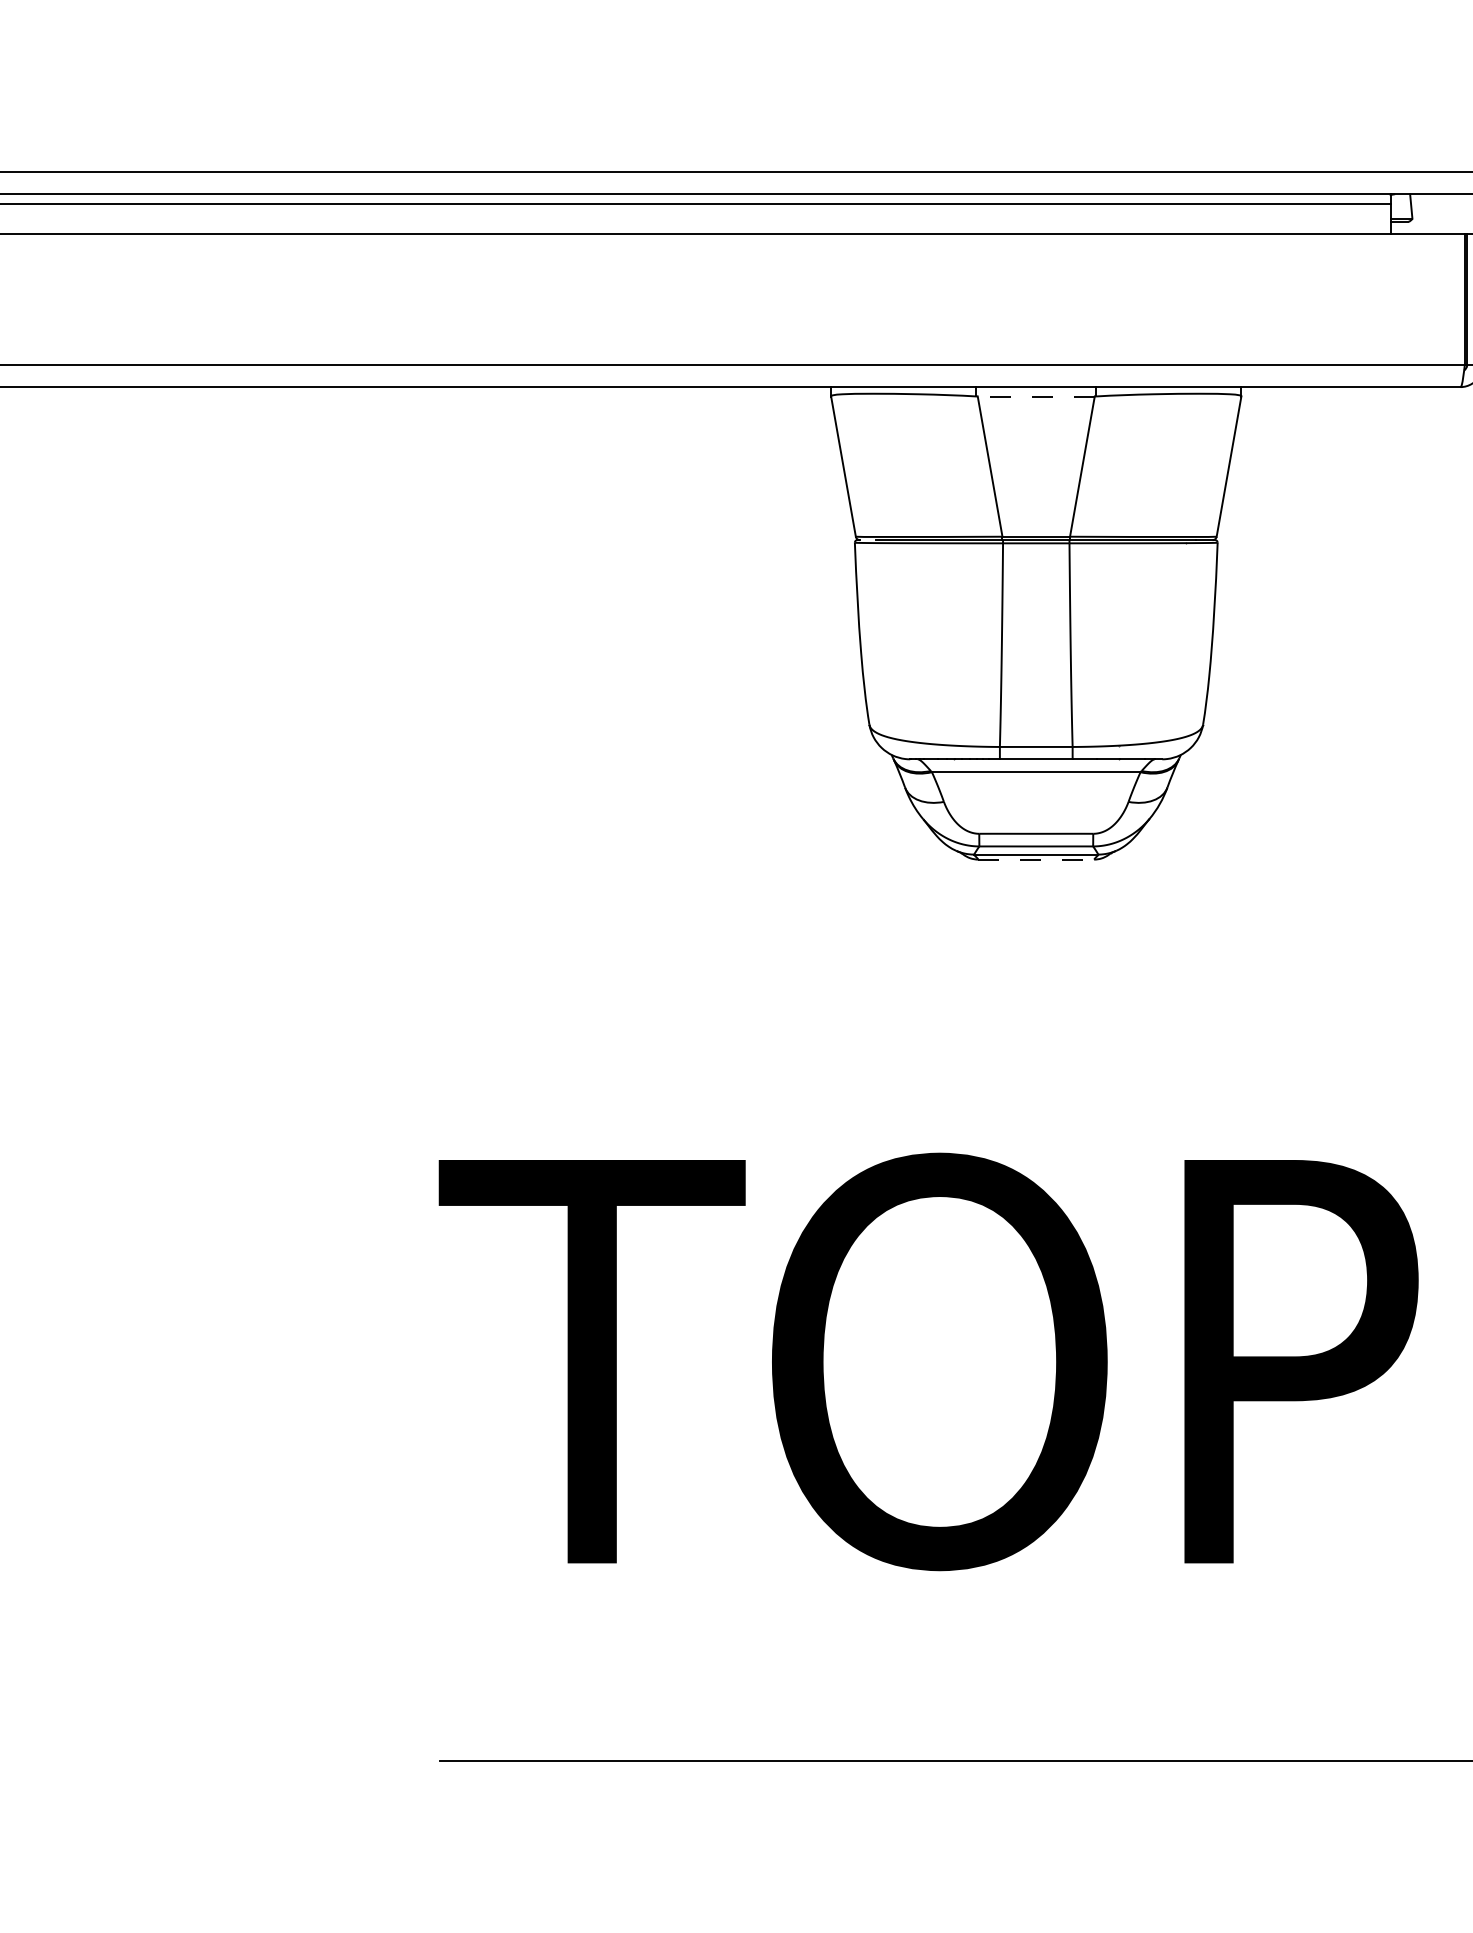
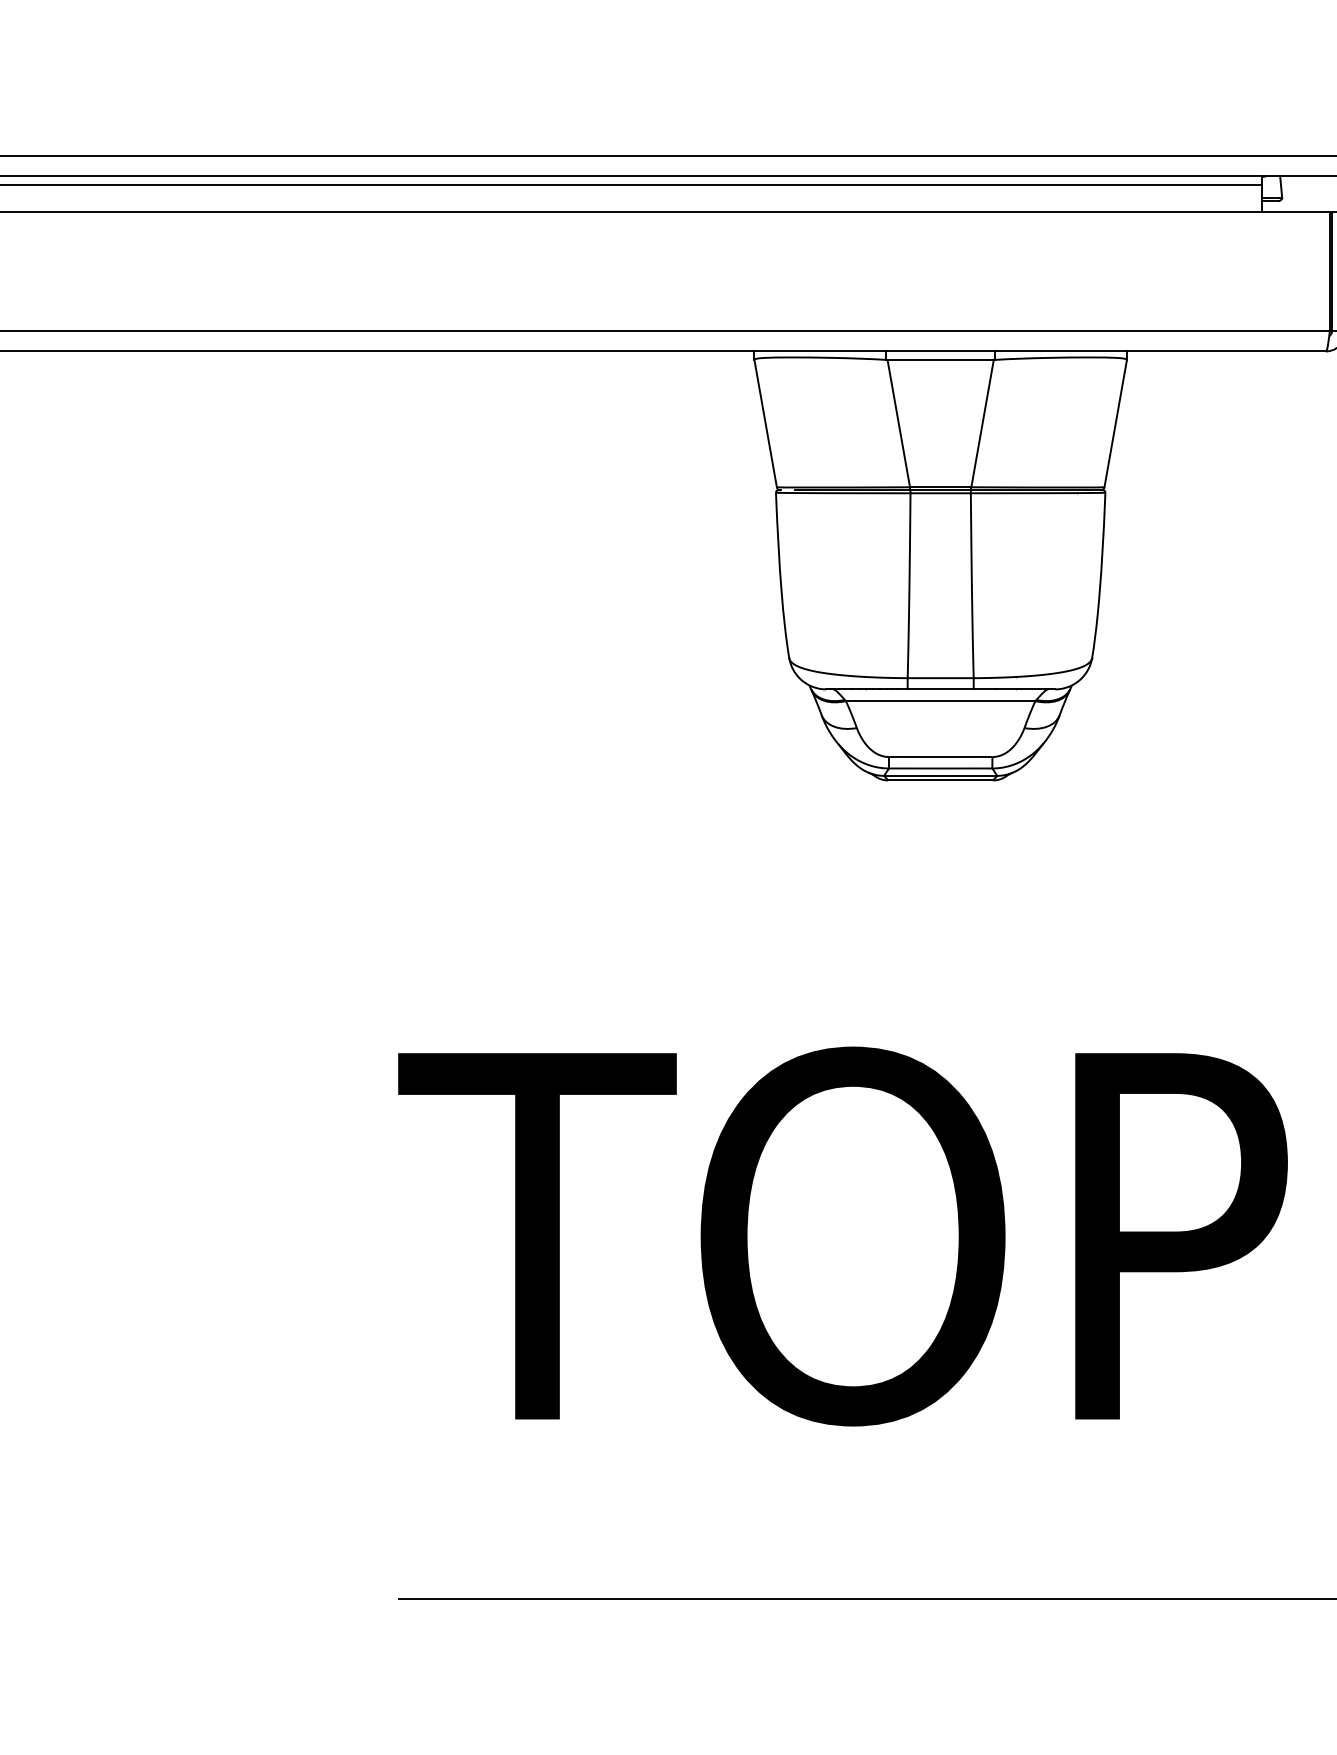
line: (1036, 396) -> (940, 359), dashed -> solid
line: (1036, 859) -> (940, 780), dashed -> solid

